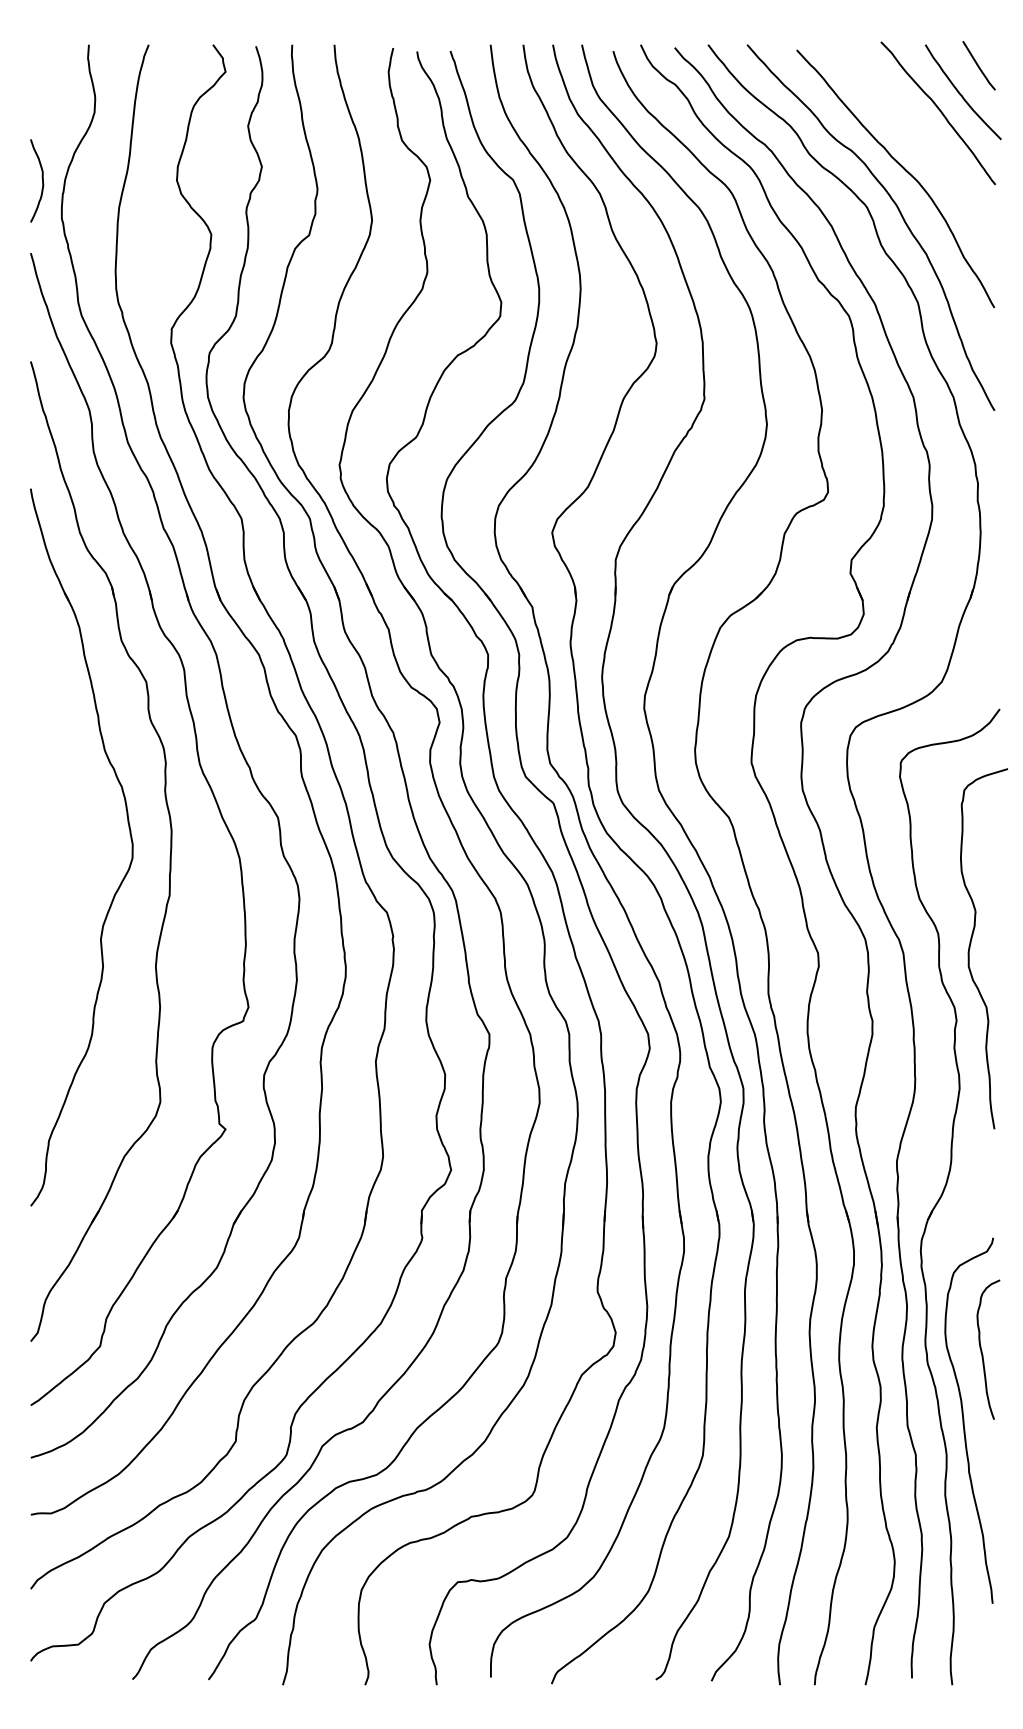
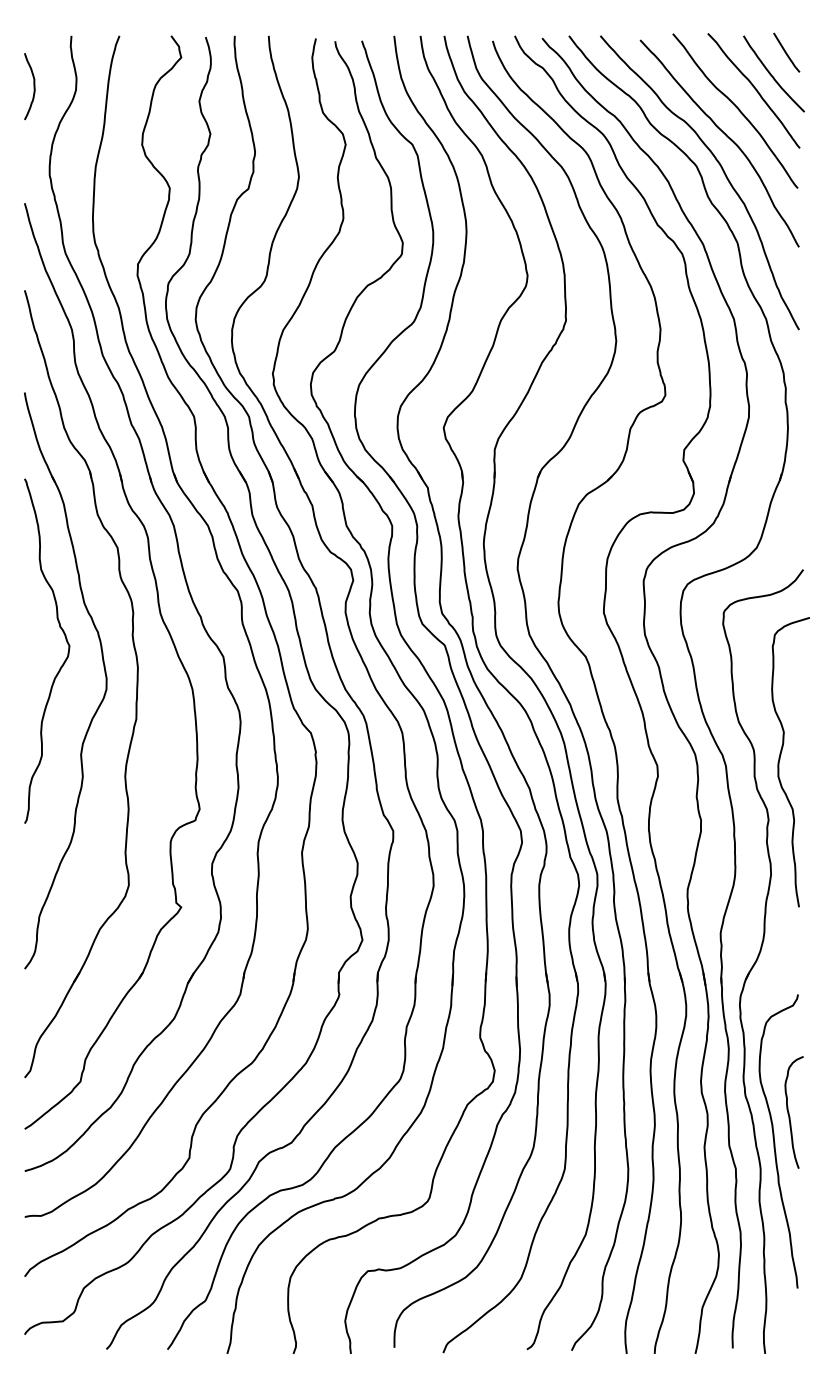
curve: (917, 135) -> (737, 108), added
curve: (41, 178) -> (33, 84), moved
curve: (78, 825) -> (63, 663), added
curve: (982, 1350) -> (789, 1113), moved

